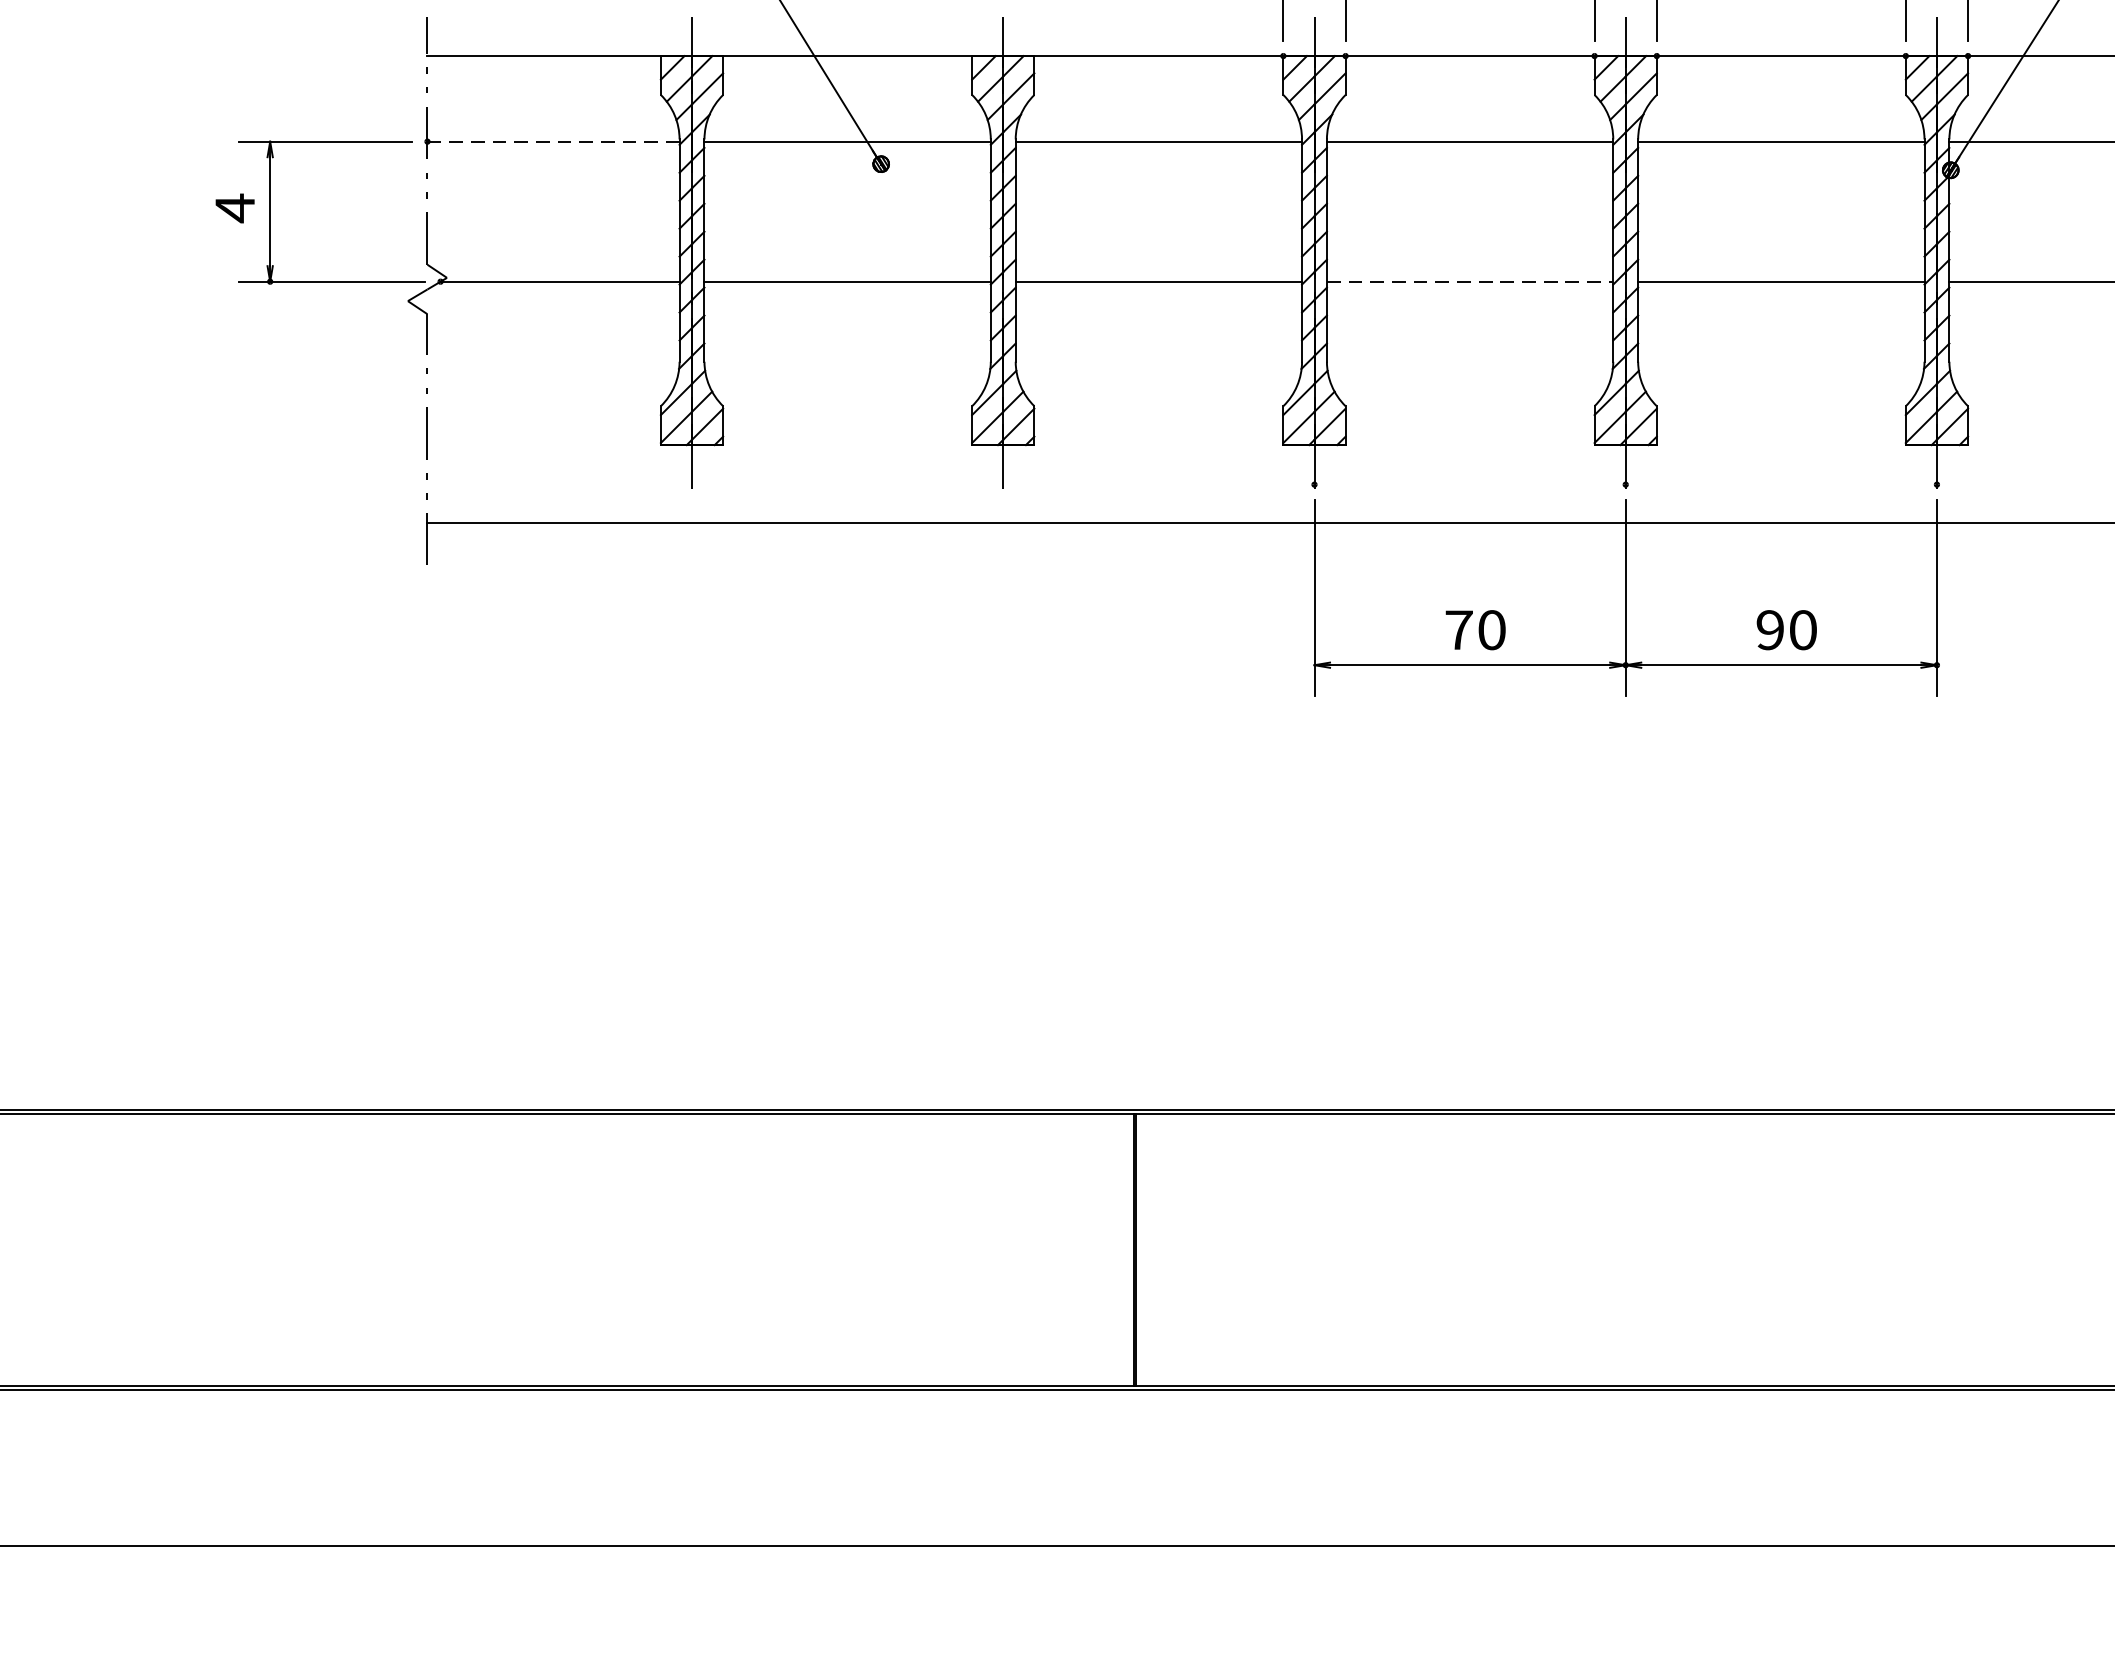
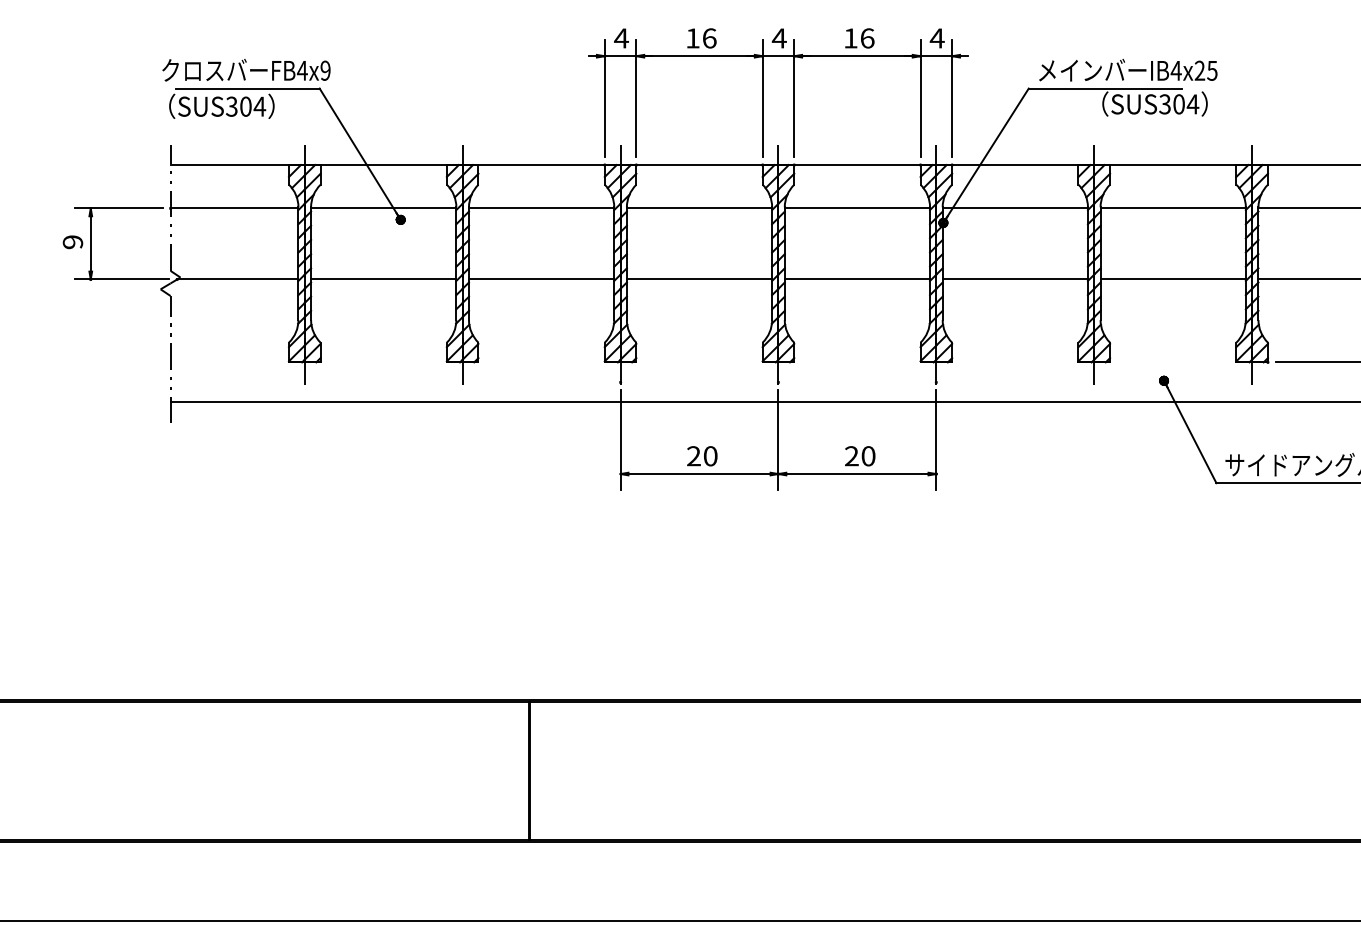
line: (553, 141) -> (234, 208), dashed -> solid
text: (234, 206) -> (72, 241), 4 -> 9
line: (1470, 281) -> (699, 279), dashed -> solid
text: (1458, 630) -> (693, 456), 70 -> 20
text: (1769, 630) -> (851, 456), 90 -> 20

